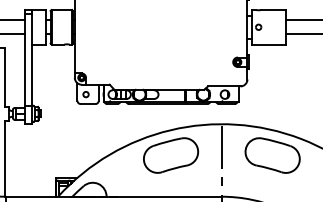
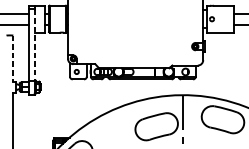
line: (32, 60) -> (34, 45), solid -> dashed
line: (4, 78) -> (12, 59), solid -> dashed
part: (170, 155) -> (156, 126), moved

